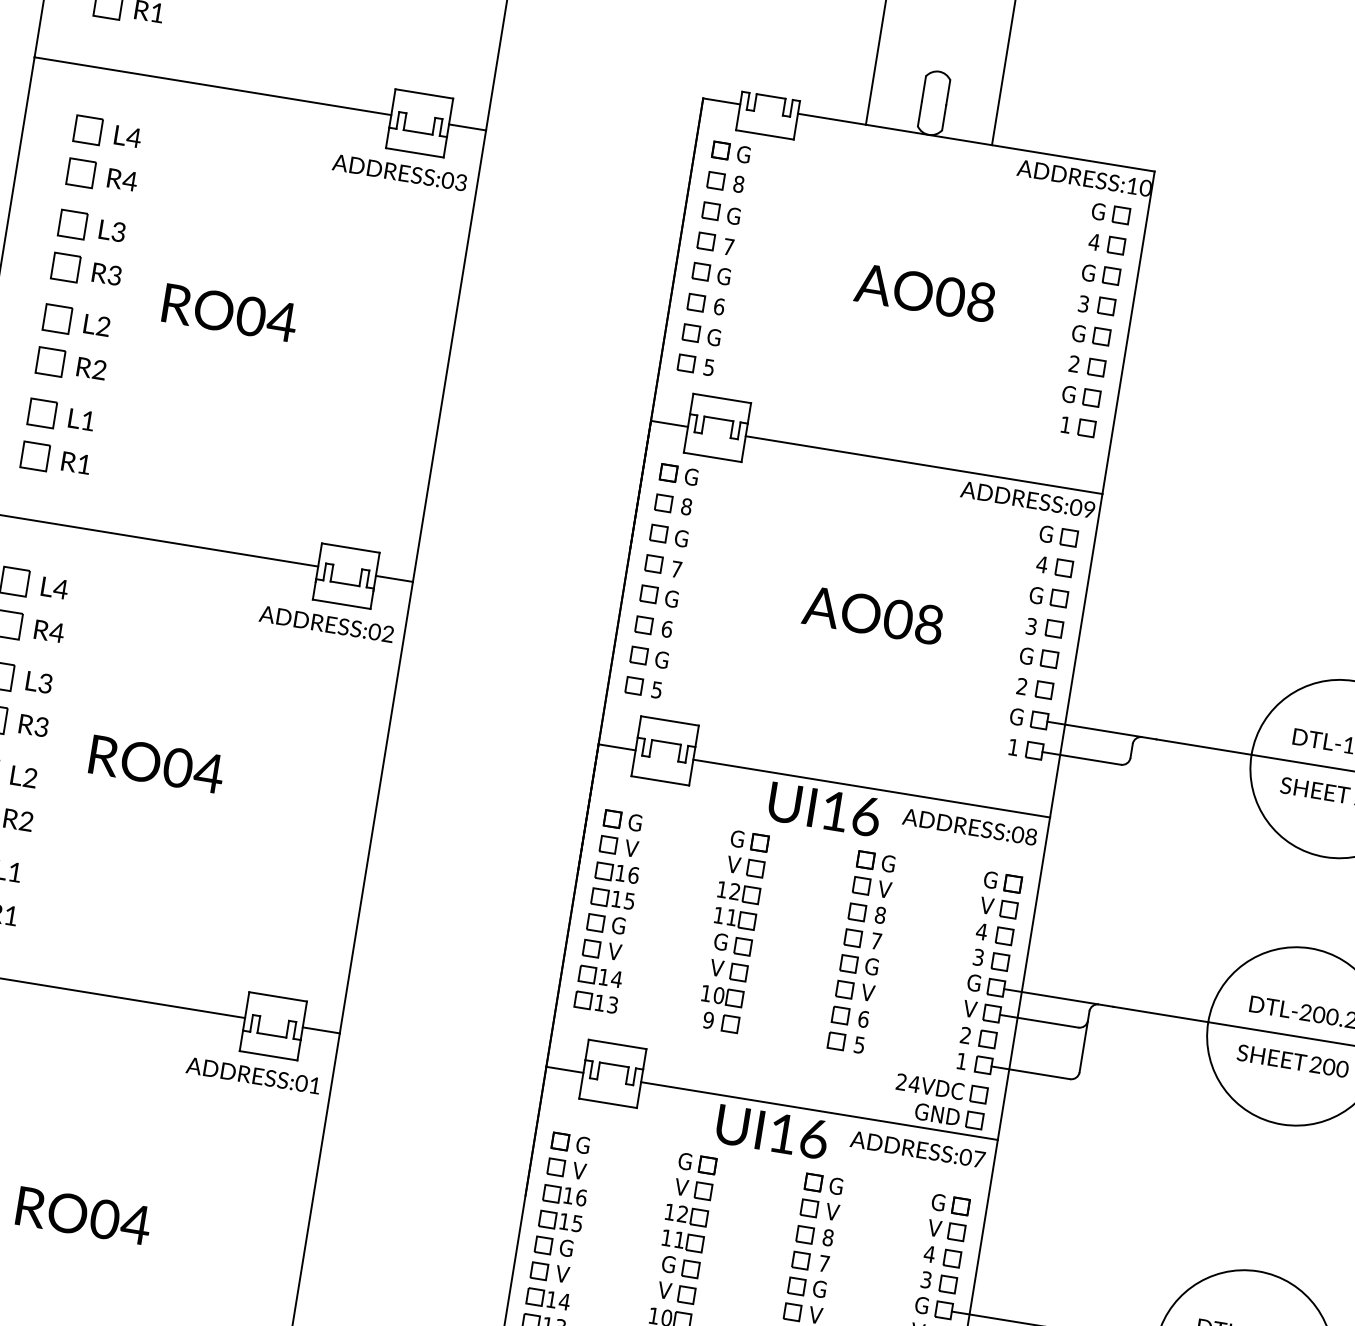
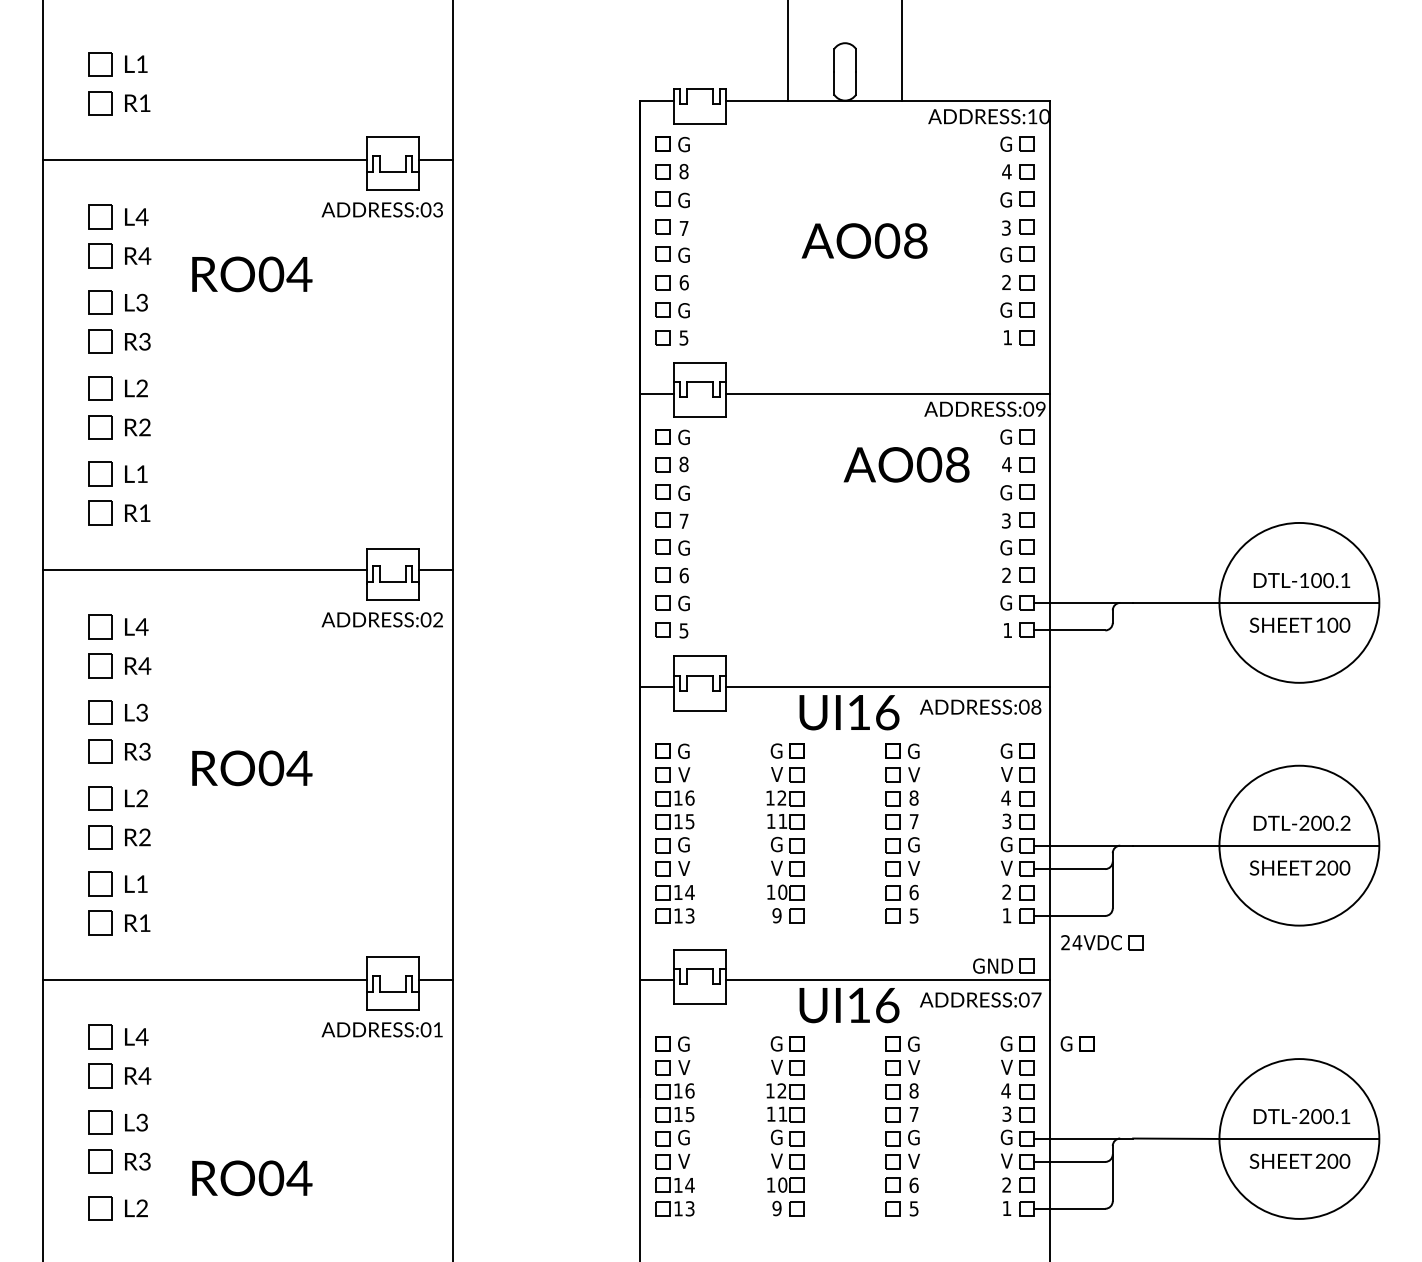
text: (230, 313) -> (252, 274), moved
text: (873, 615) -> (906, 464), moved
part: (942, 1088) -> (1102, 942), moved
part: (1016, 1214) -> (1077, 1043), added

